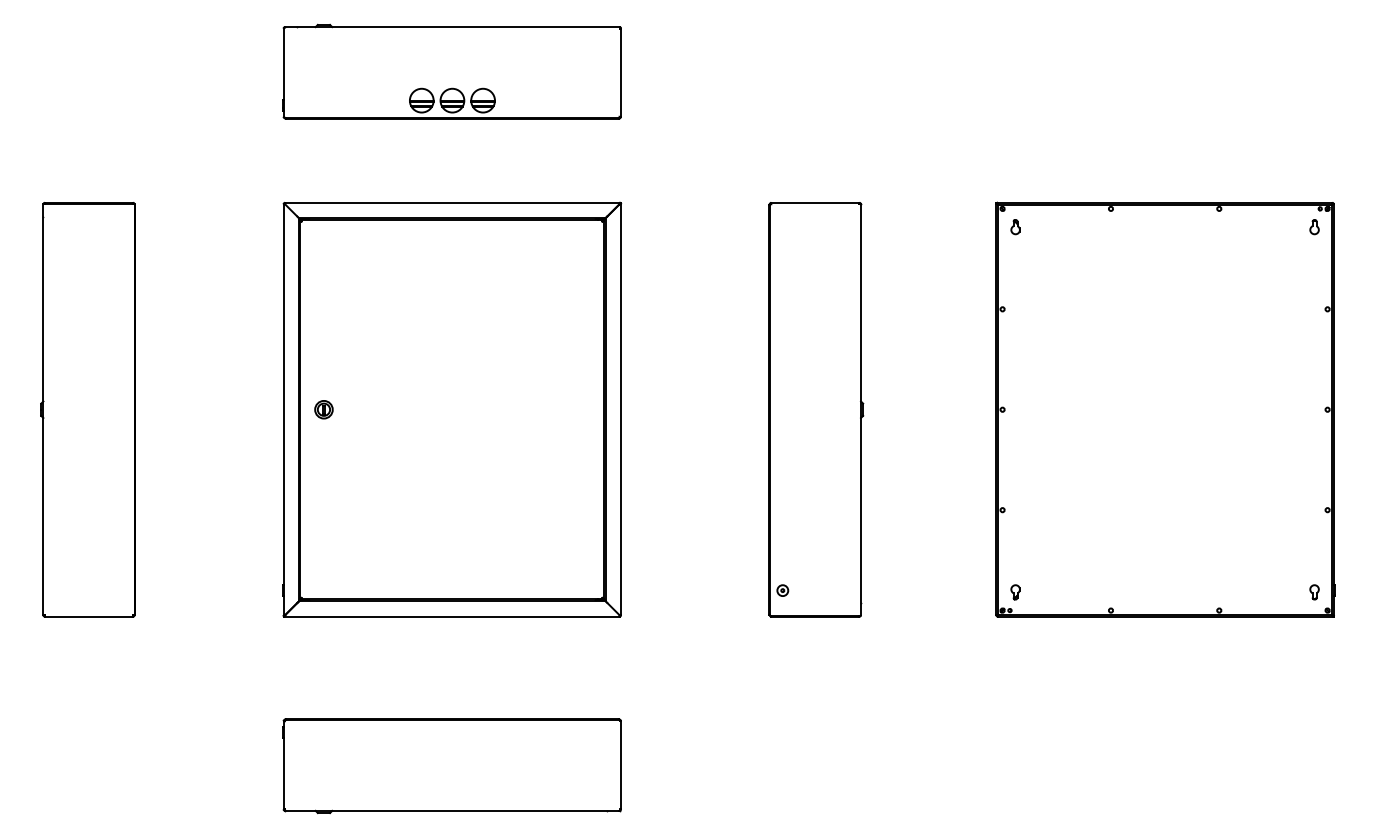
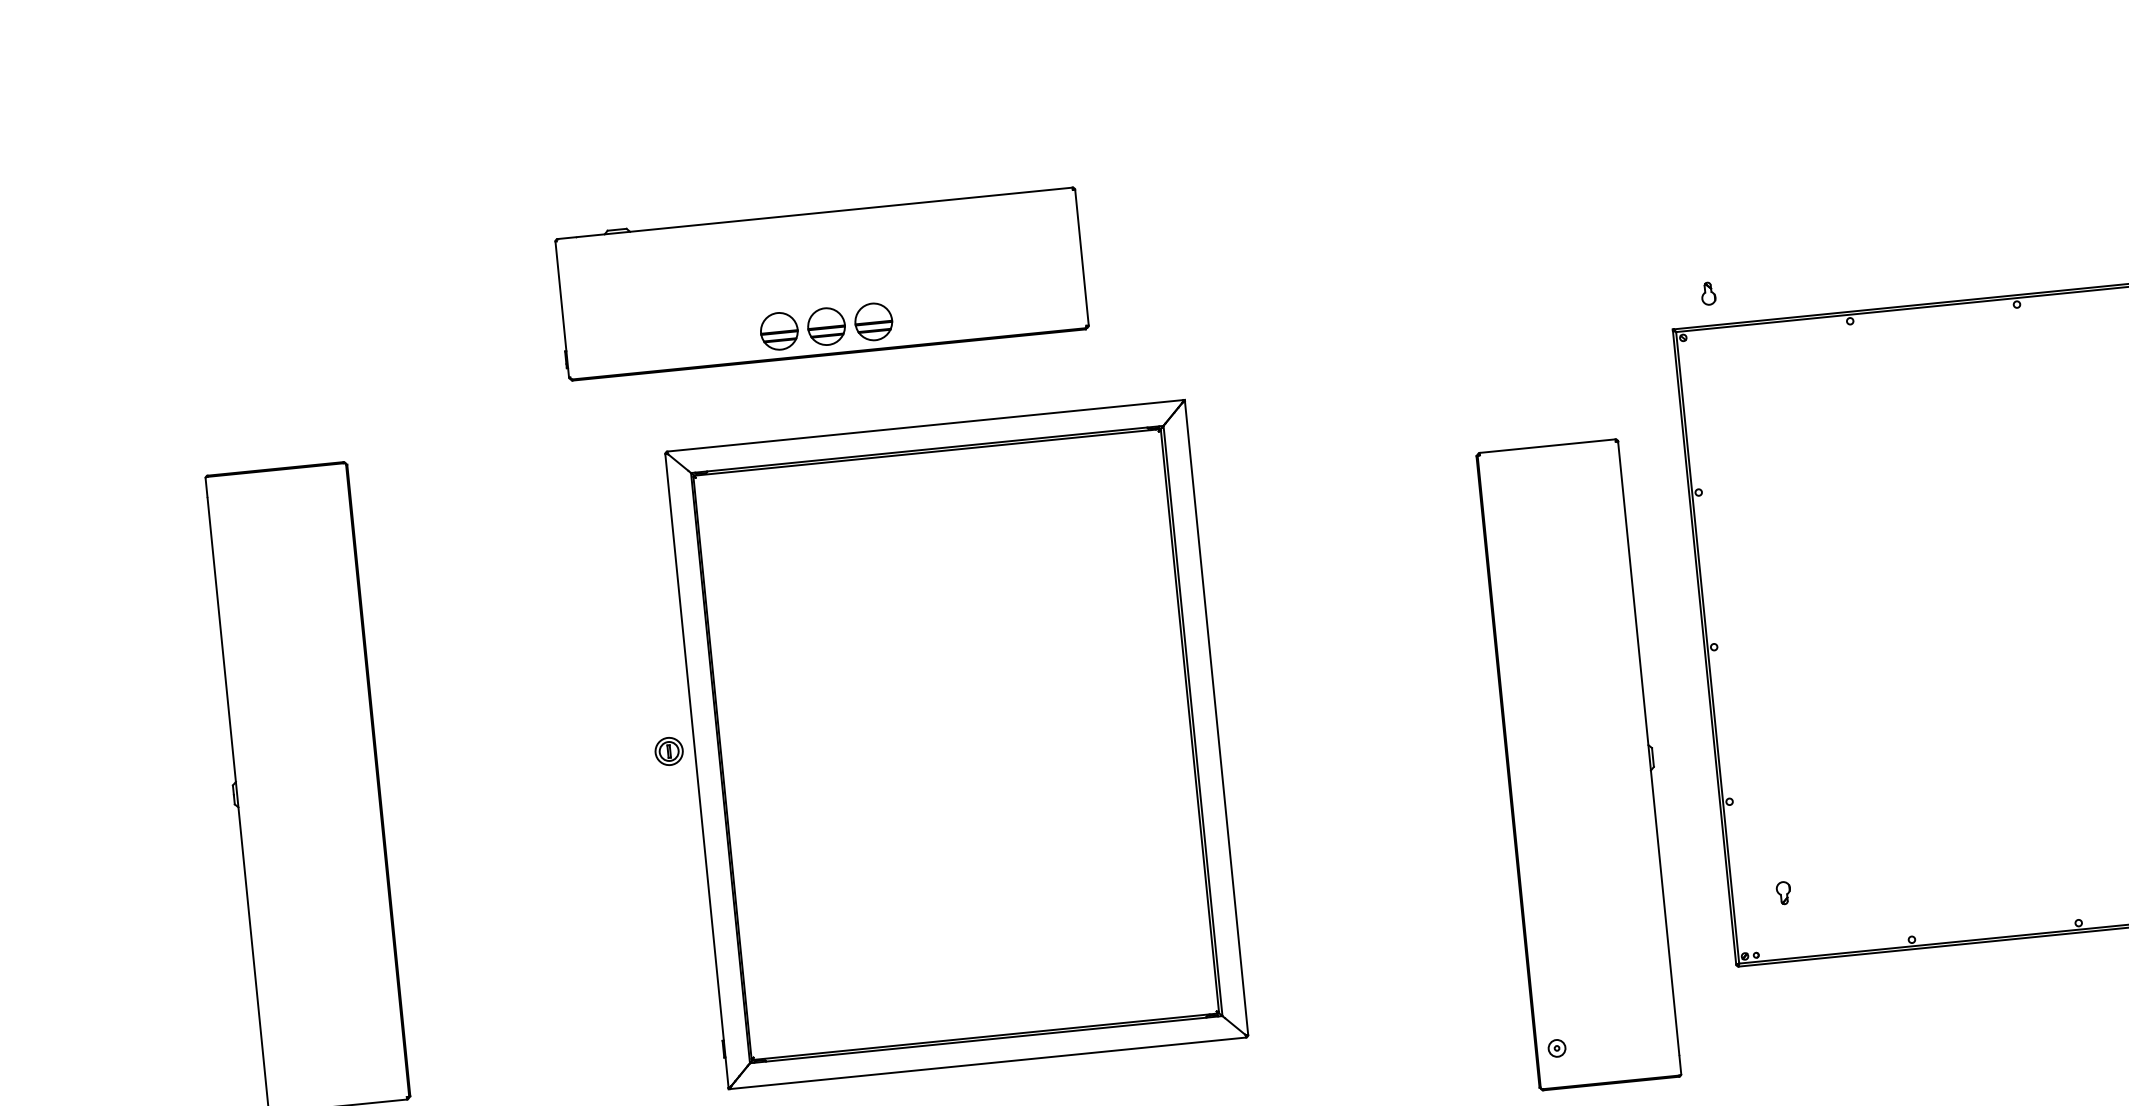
part: (451, 71) -> (820, 281), moved
part: (1015, 227) -> (1708, 294), moved
part: (452, 409) -> (957, 744), moved
part: (816, 409) -> (1581, 764), moved
part: (1015, 592) -> (1783, 893), moved

